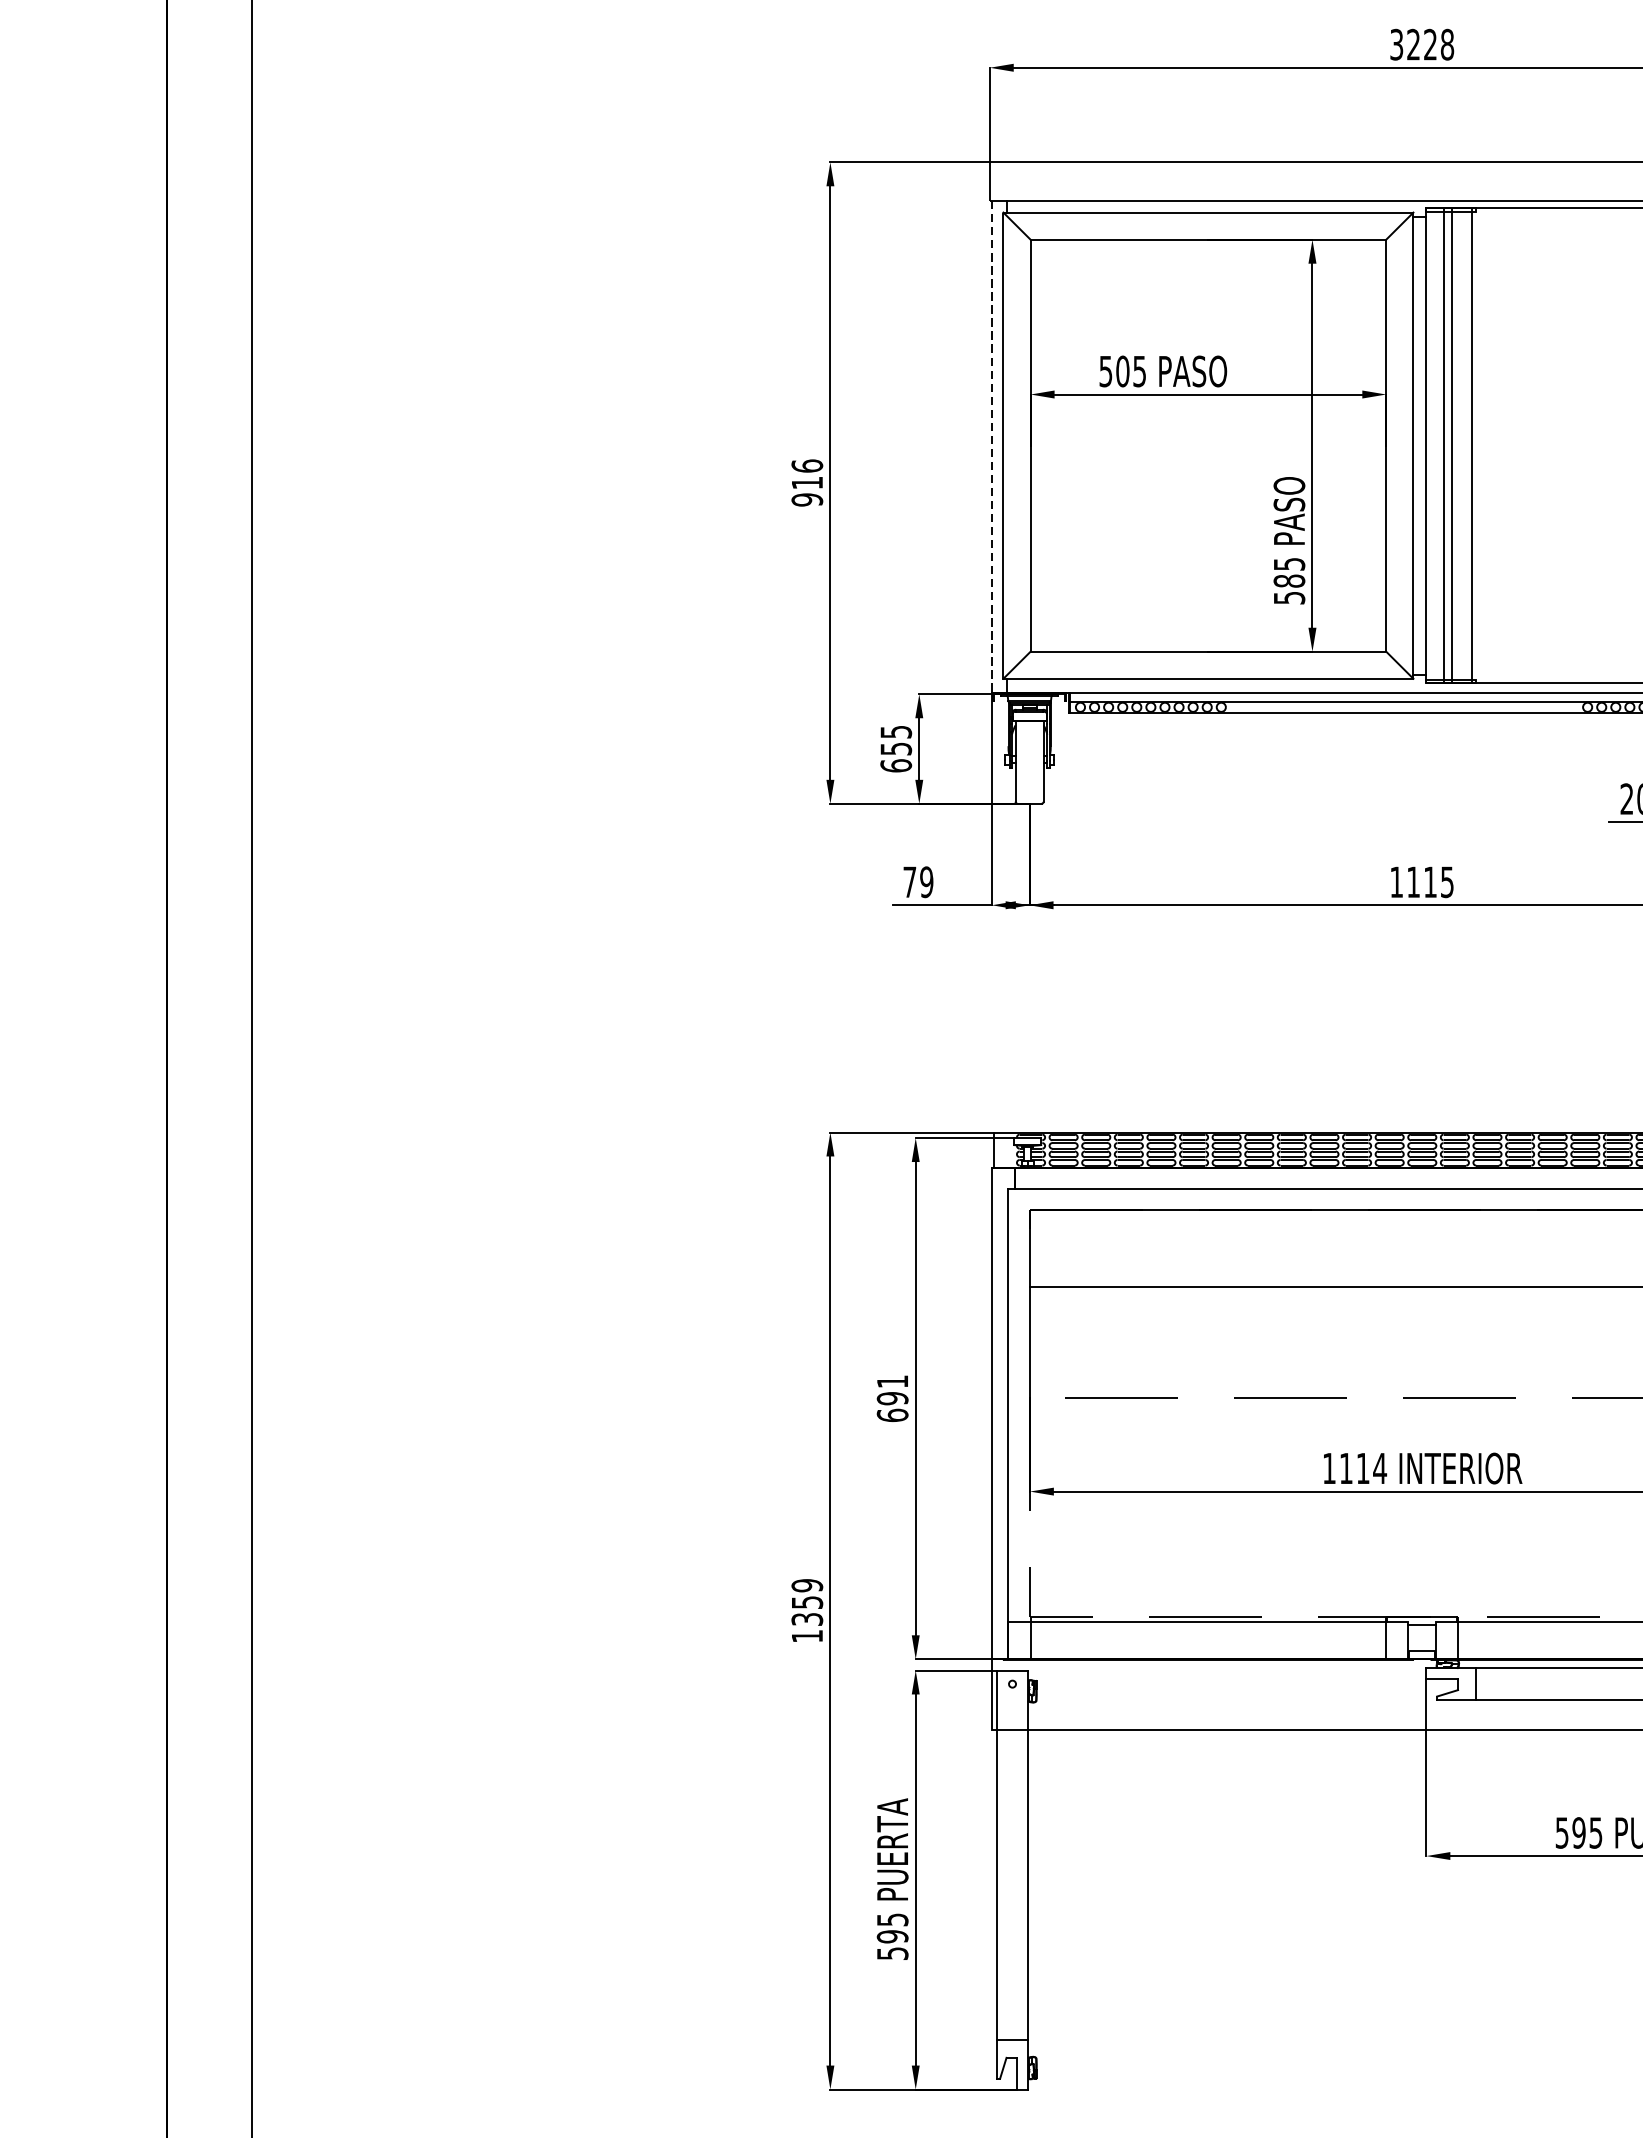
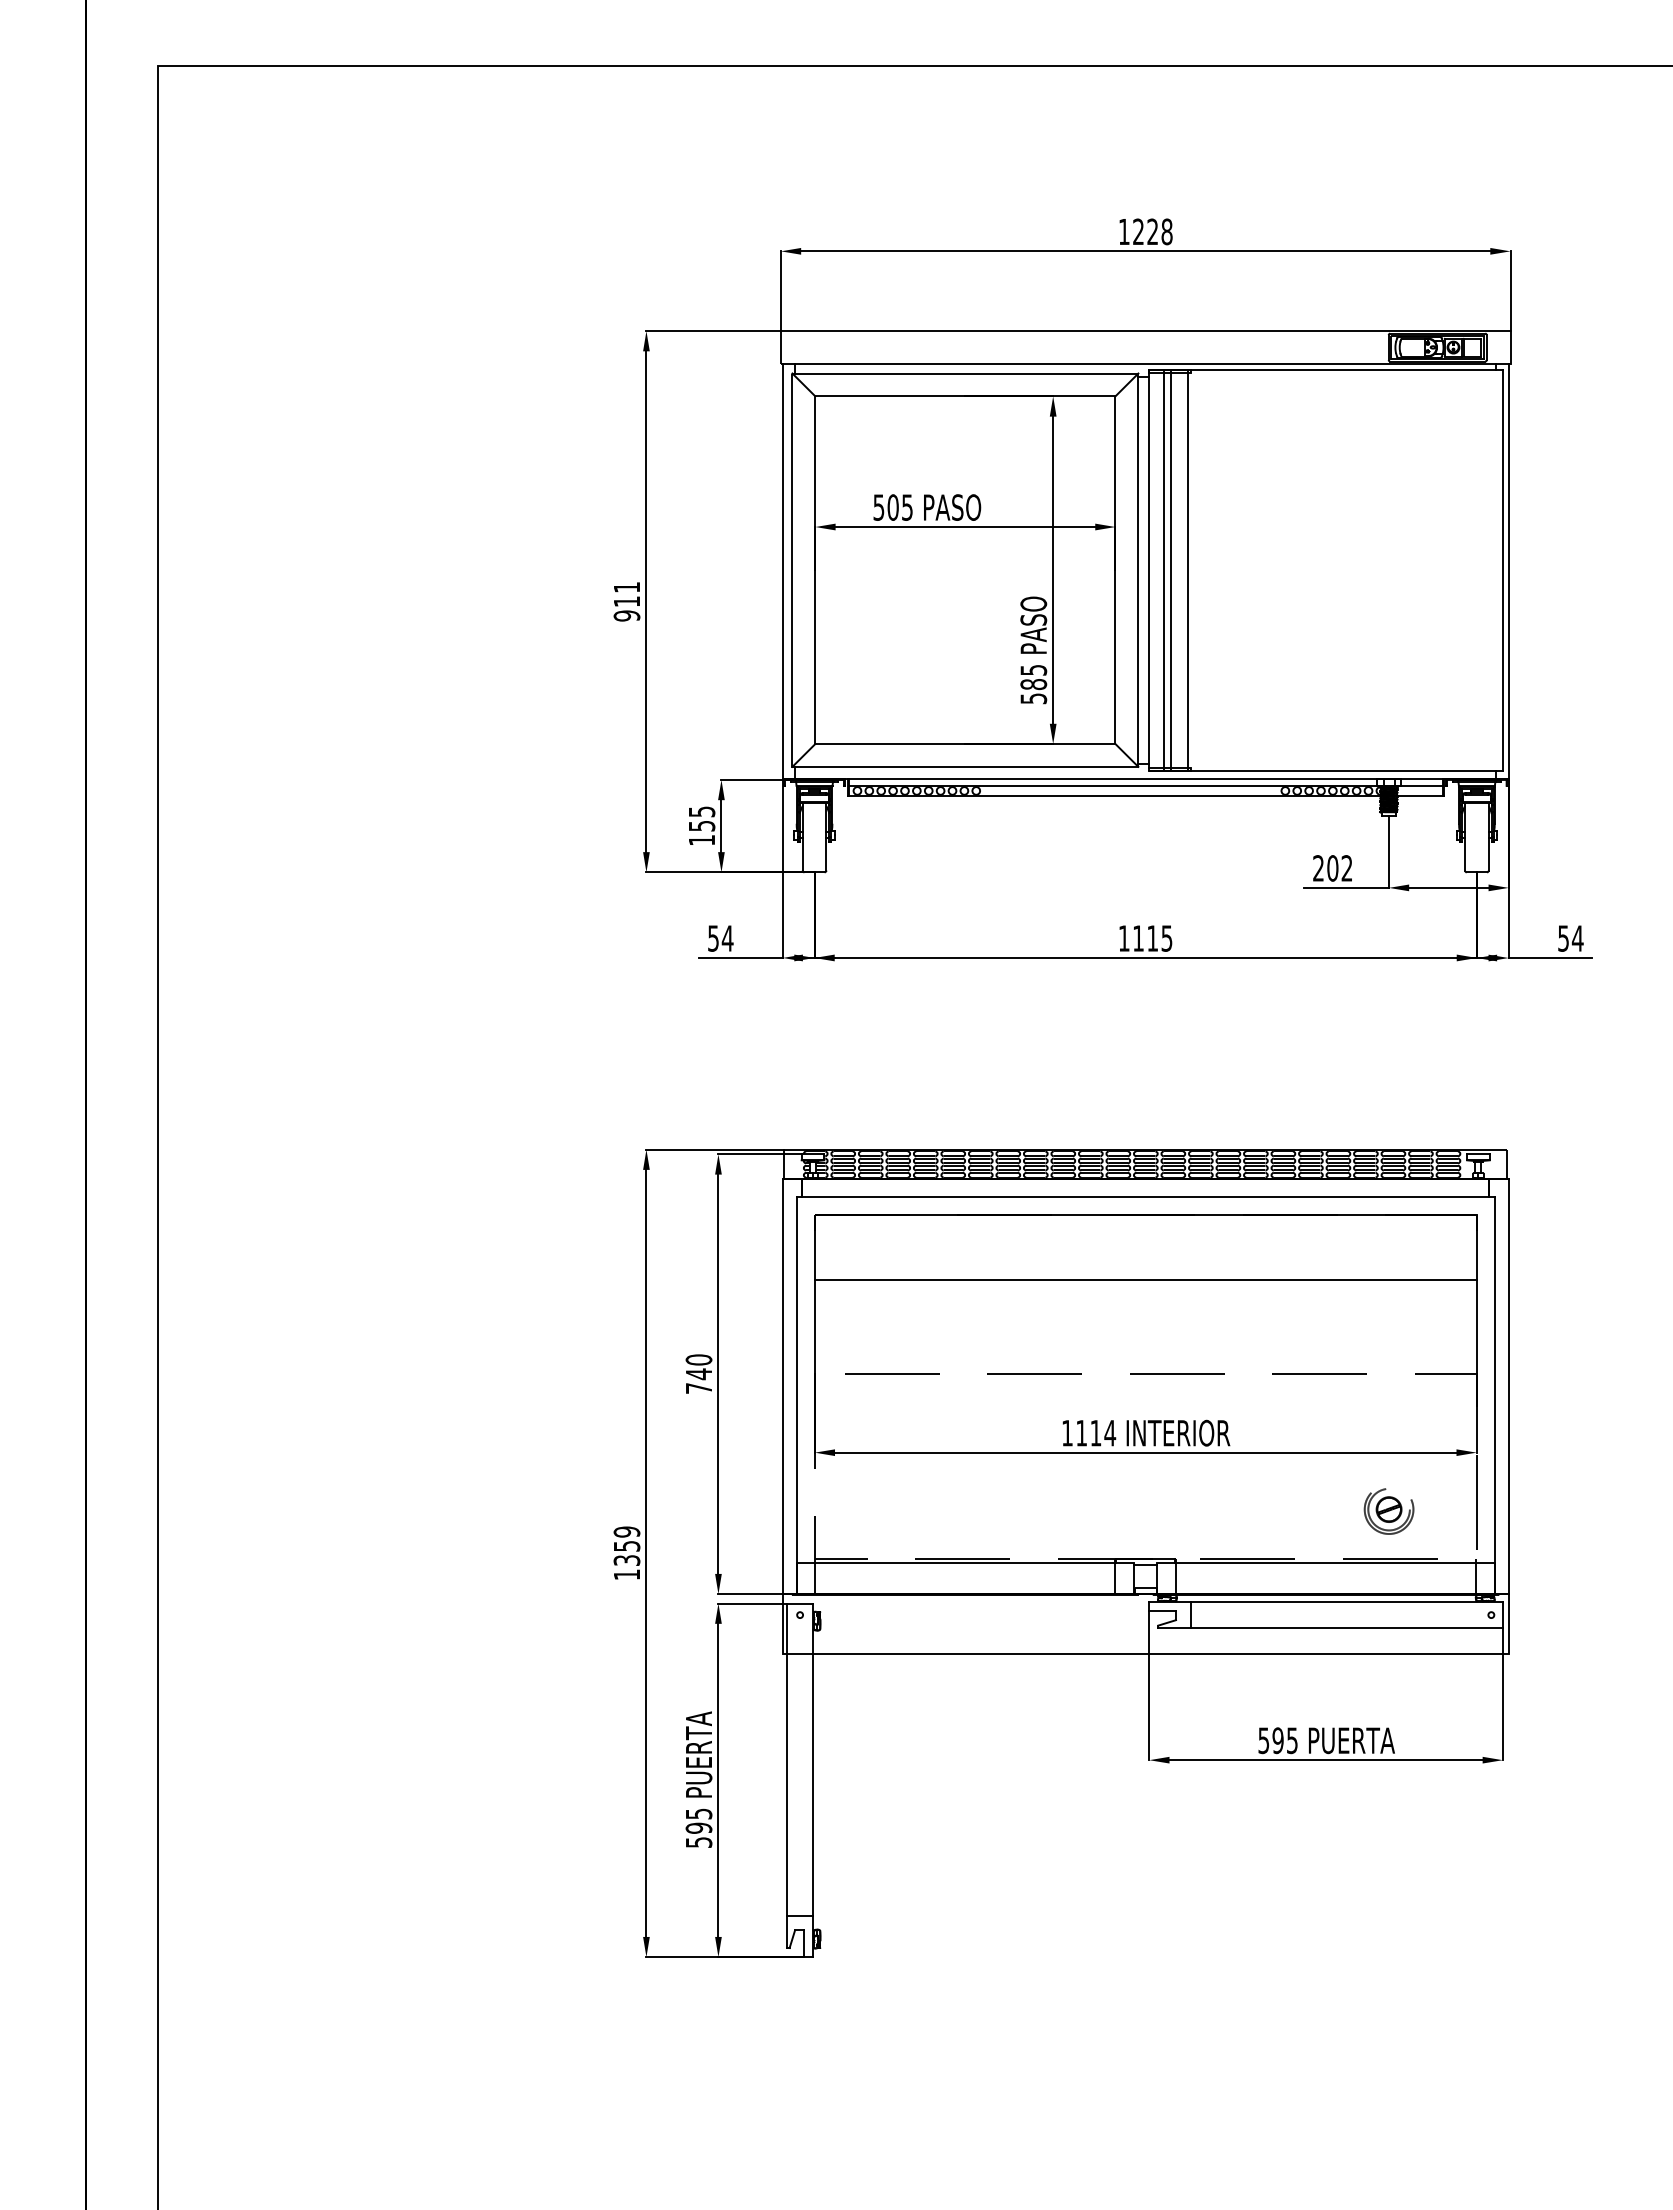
text: (1396, 44) -> (1124, 231), 3228 -> 1228
line: (991, 447) -> (782, 571), dashed -> solid
text: (806, 465) -> (626, 586), 916 -> 911
text: (895, 764) -> (701, 839), 655 -> 155
text: (918, 882) -> (720, 938), 79 -> 54
text: (892, 1397) -> (698, 1373), 691 -> 740

